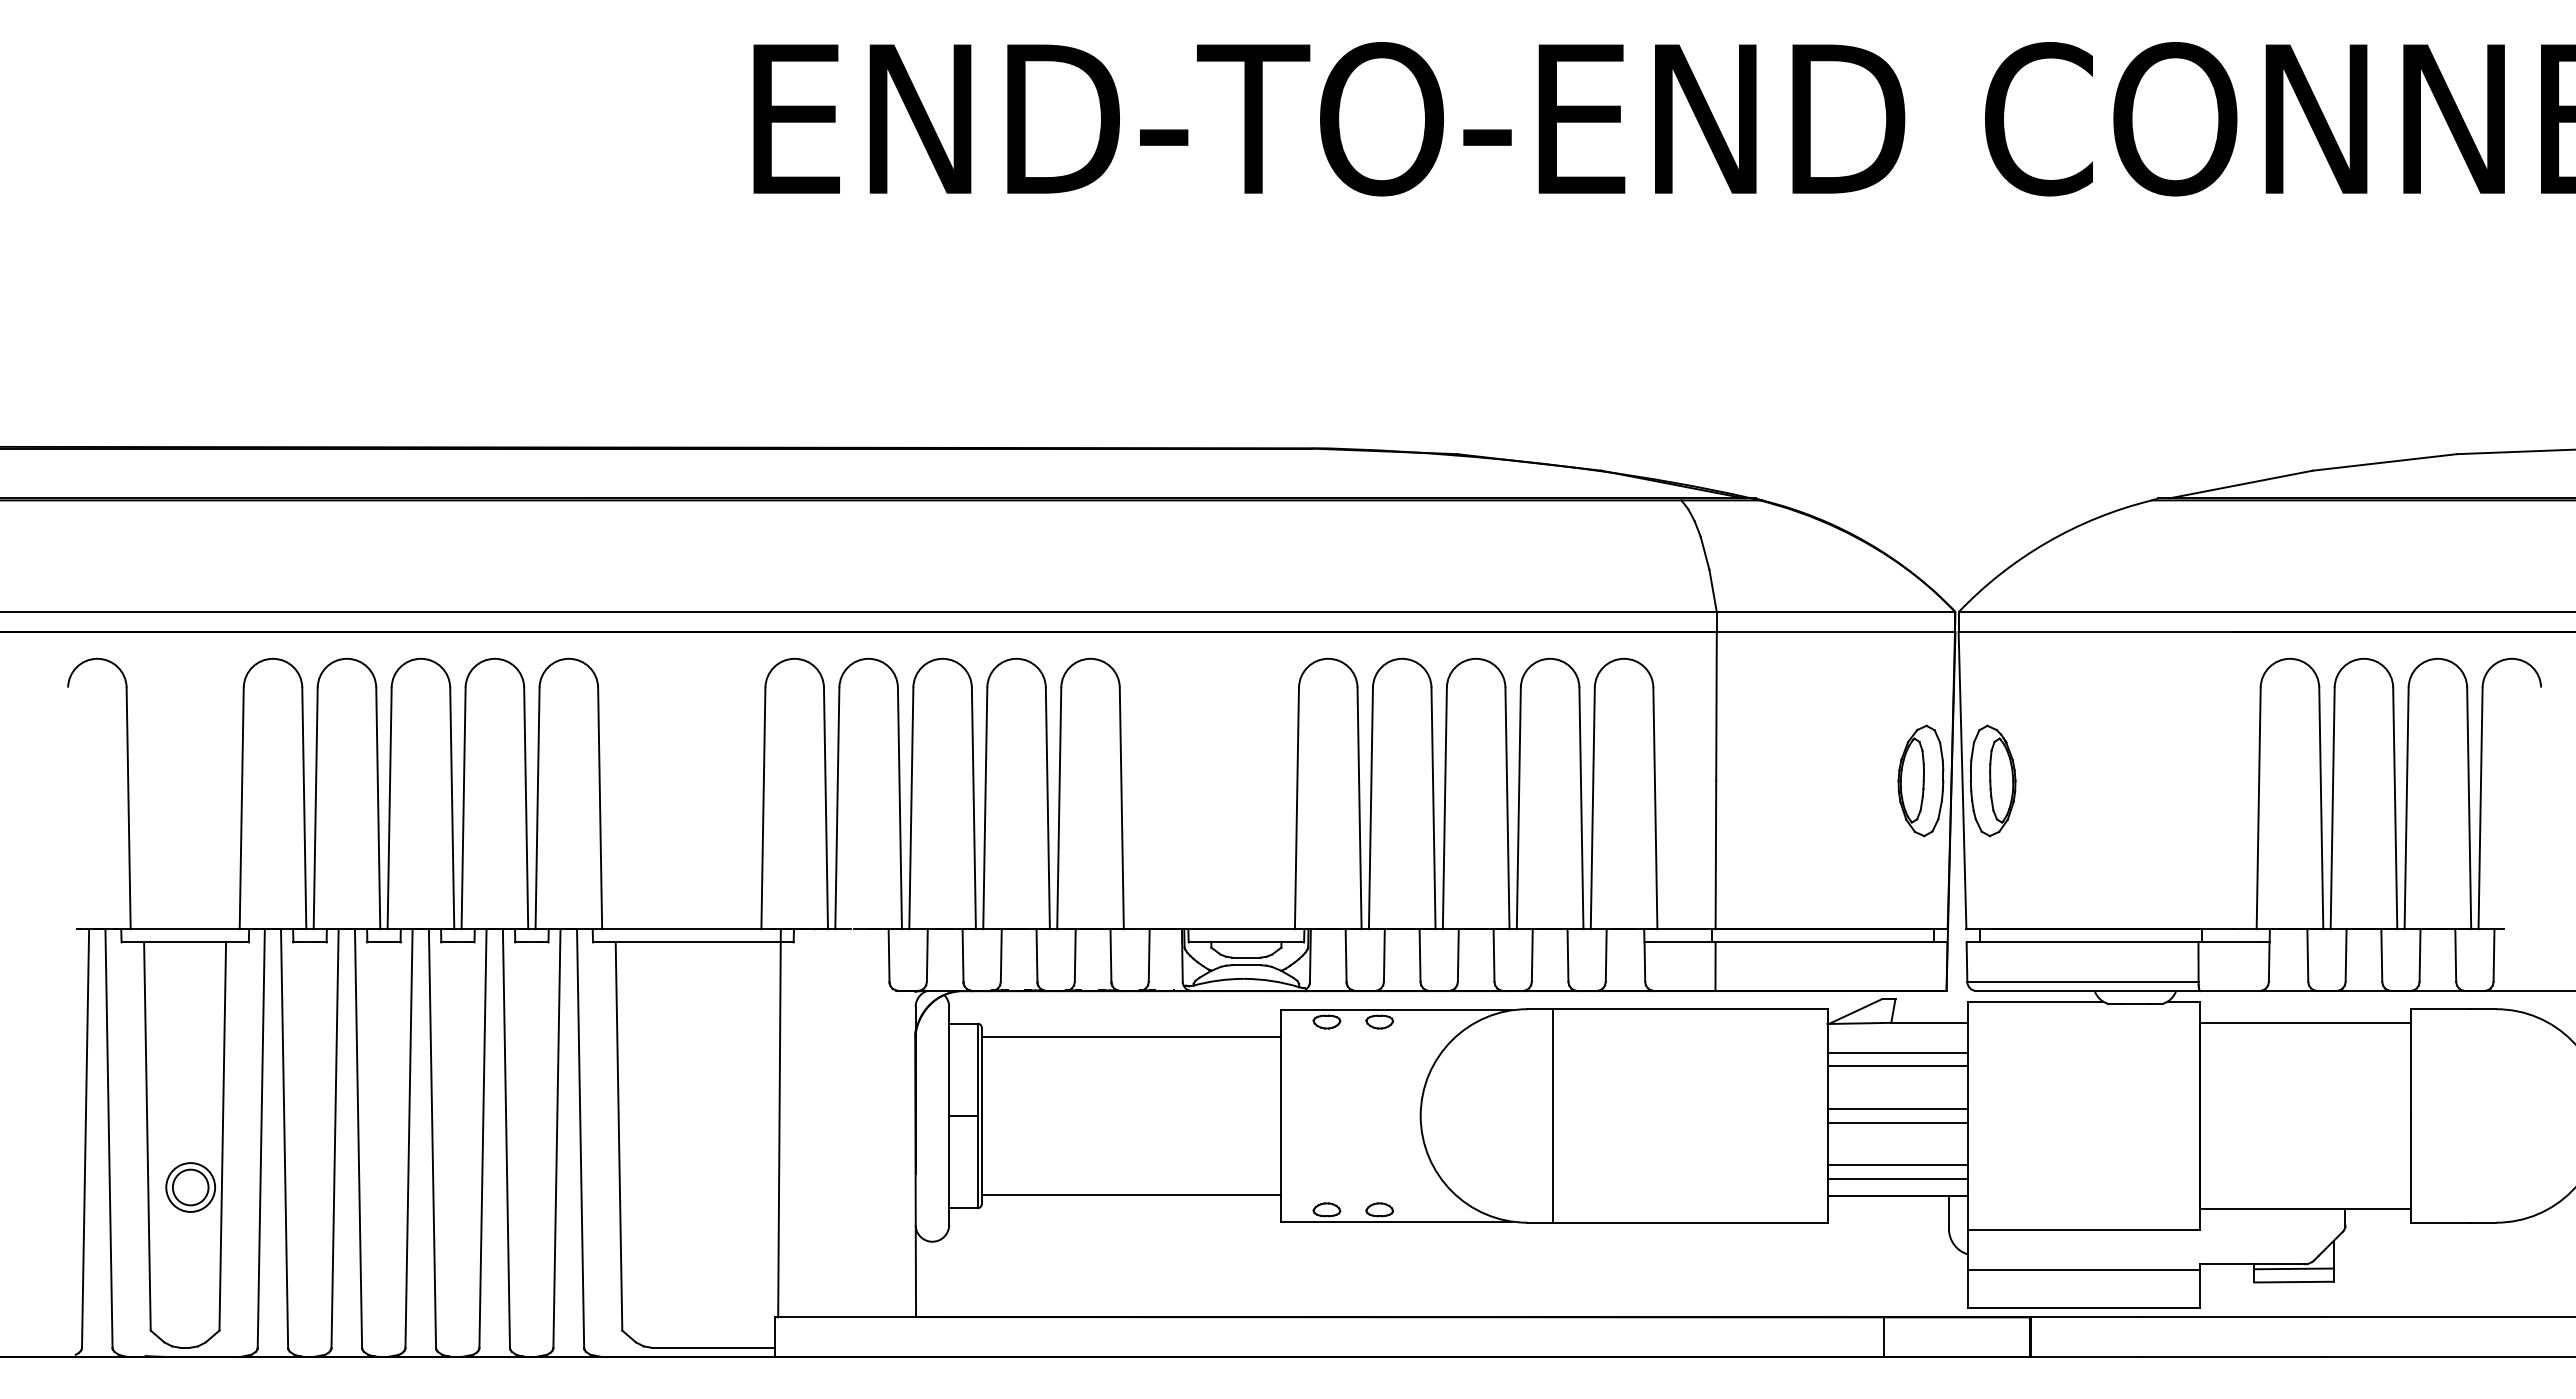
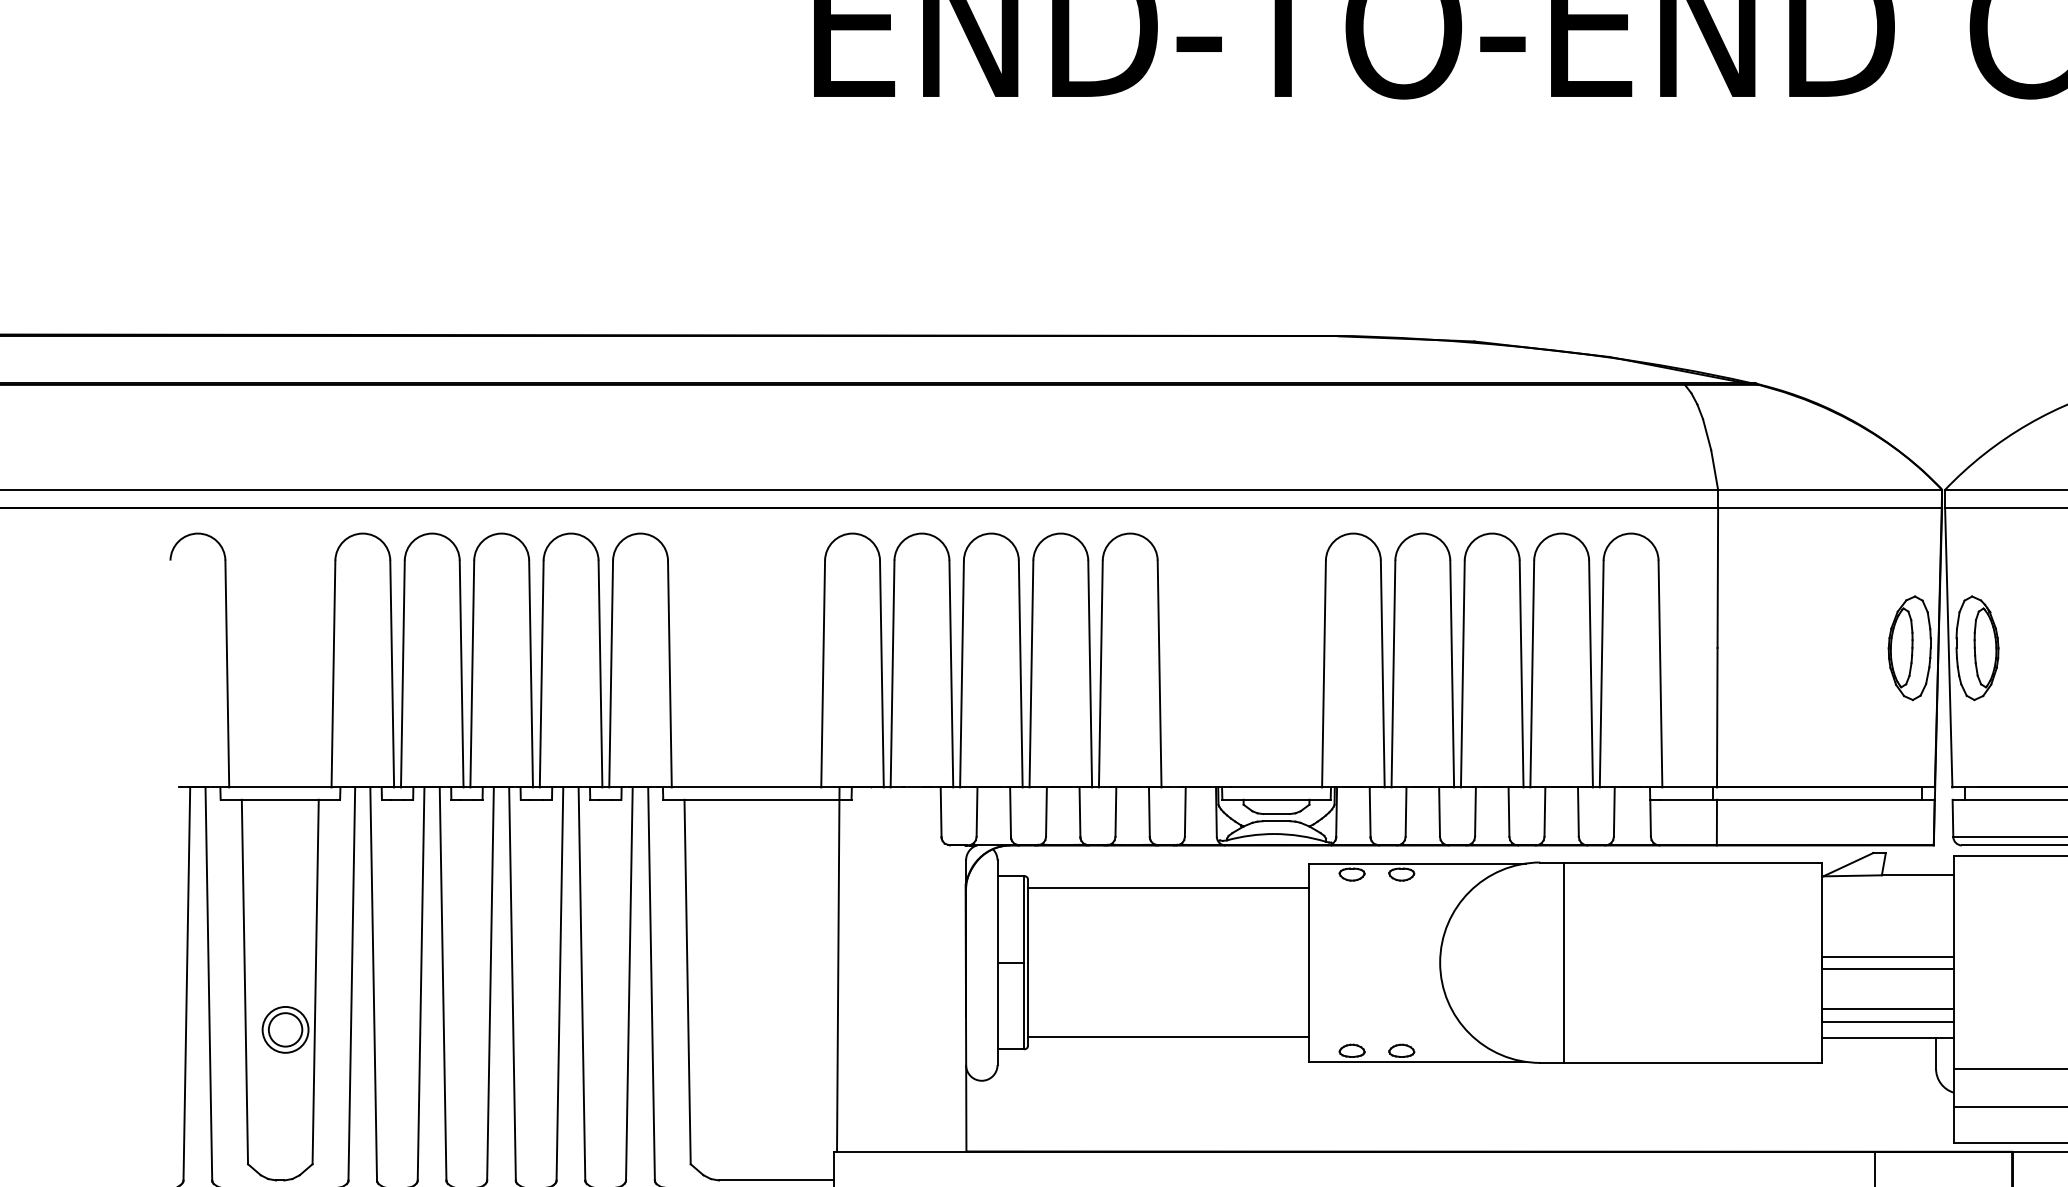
line: (1897, 1053) -> (1887, 904), removed
line: (1897, 1066) -> (1887, 916), removed

